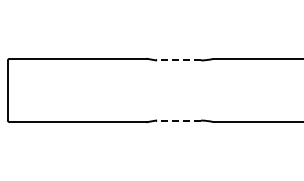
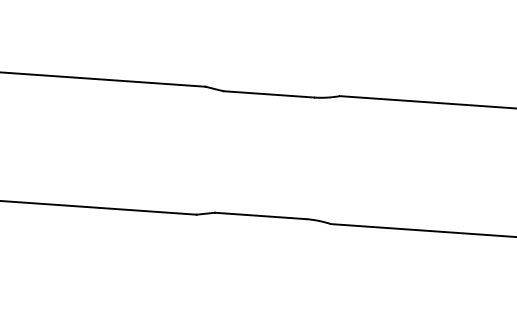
line: (178, 60) -> (268, 94), dashed -> solid
line: (178, 120) -> (260, 215), dashed -> solid

